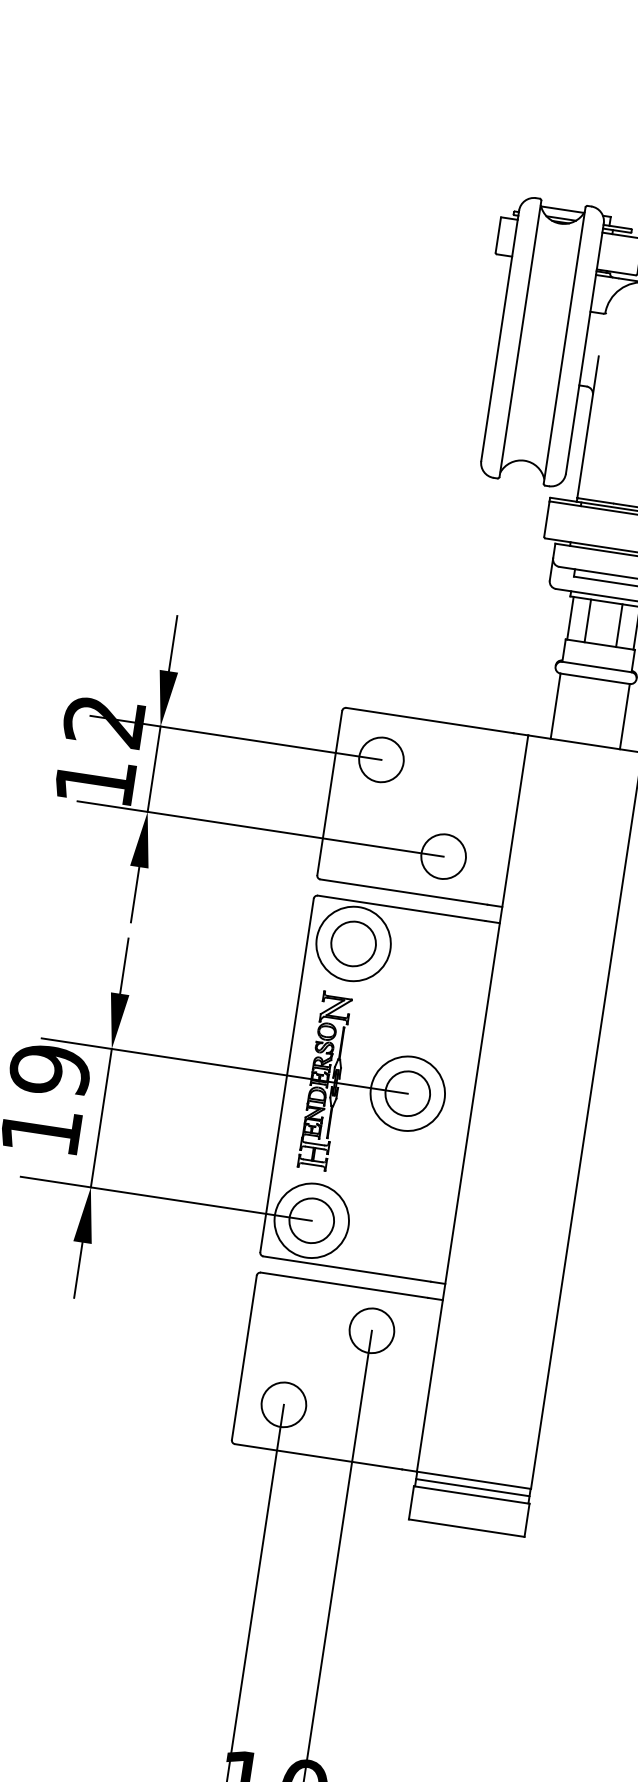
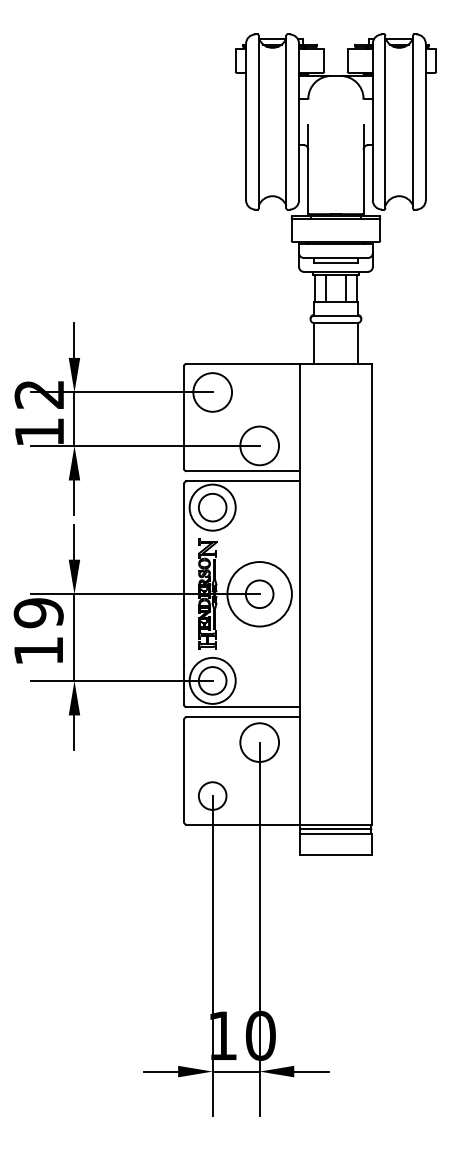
circle: (381, 759) -> (212, 392), size x1.4
circle: (443, 855) -> (259, 445), size x1.4
circle: (407, 1094) -> (259, 594), size x1.4
circle: (371, 1330) -> (259, 742), size x1.4

